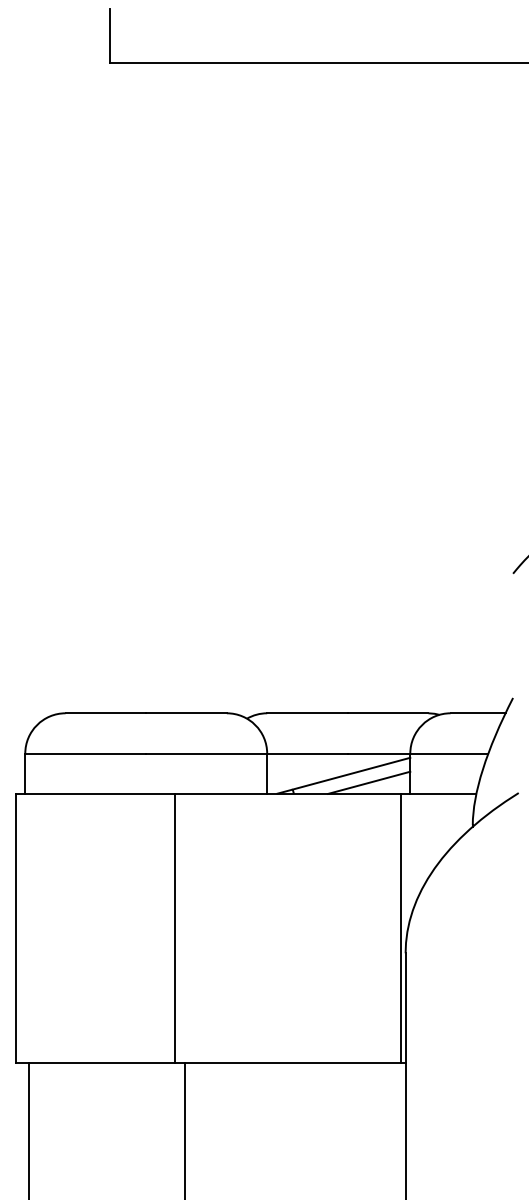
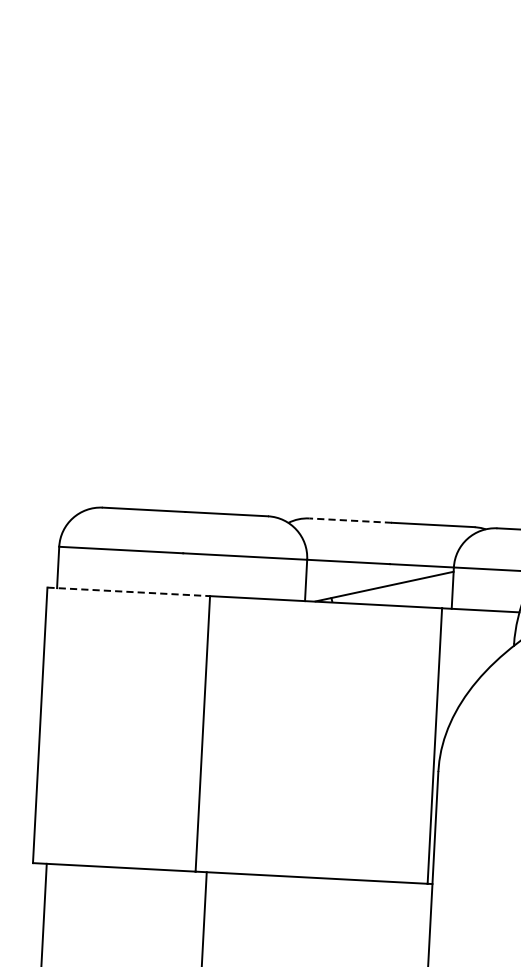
line: (307, 713) -> (350, 520), solid -> dashed
line: (369, 782) -> (410, 594), removed
line: (95, 793) -> (129, 591), solid -> dashed

